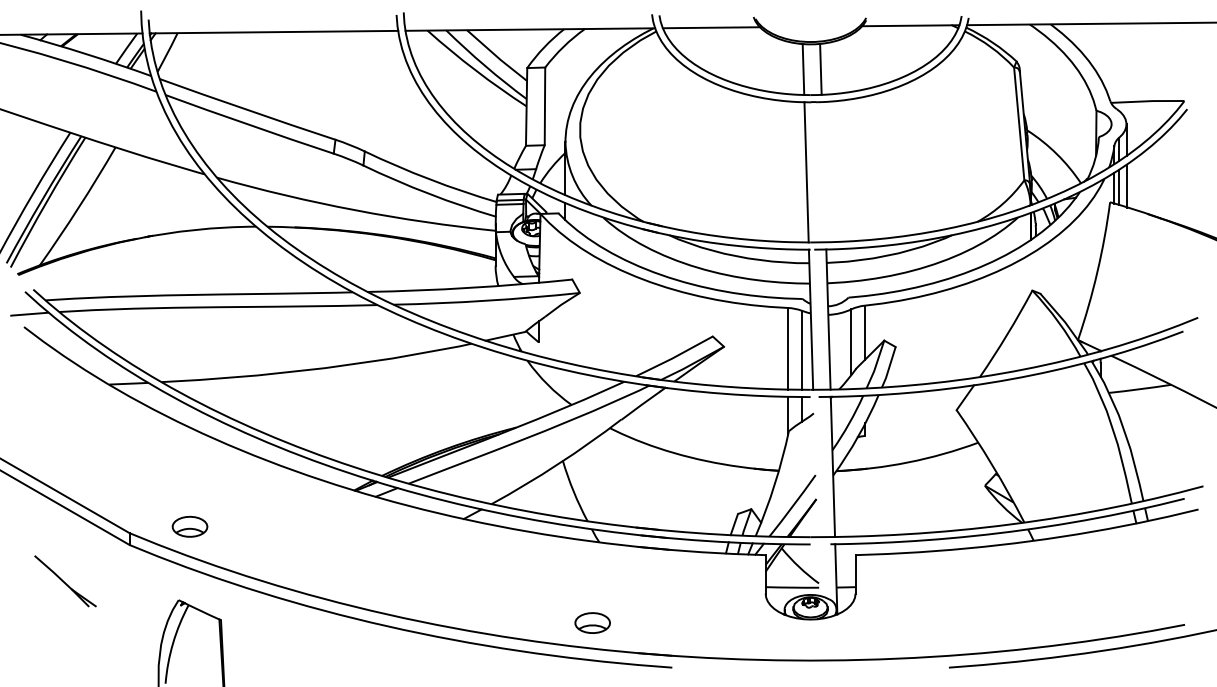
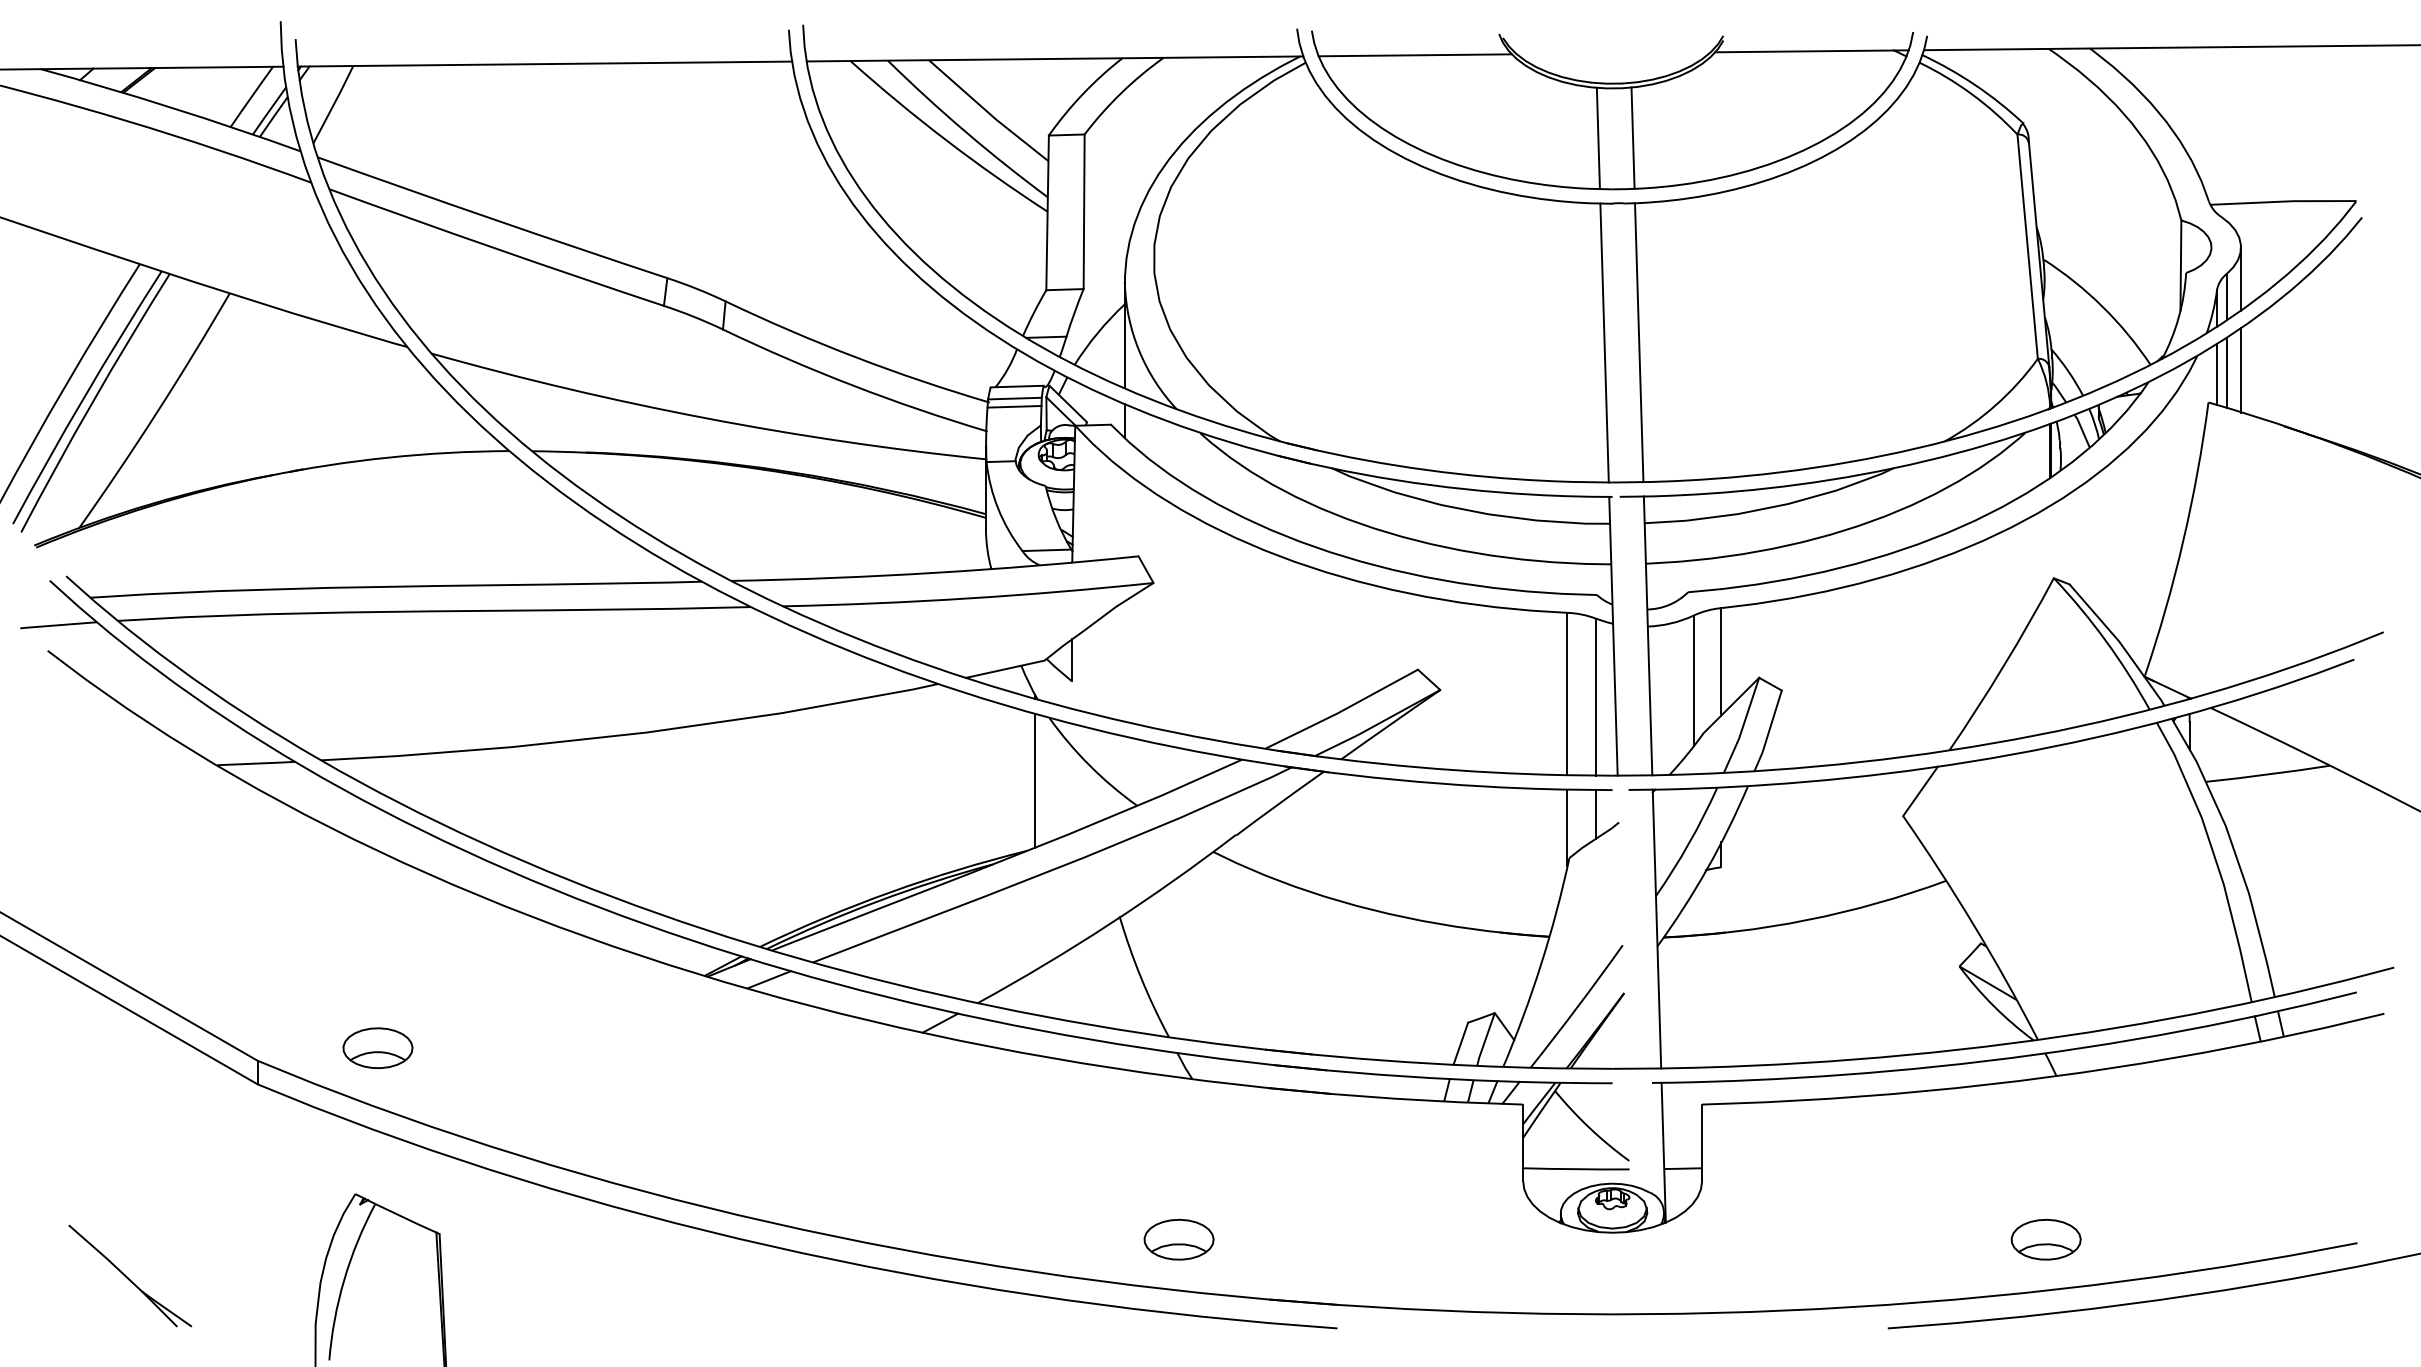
line: (823, 172) -> (1638, 343), added
line: (520, 391) -> (1035, 778), added
part: (65, 581) -> (130, 1276), moved
part: (1028, 622) -> (2046, 1238), added

